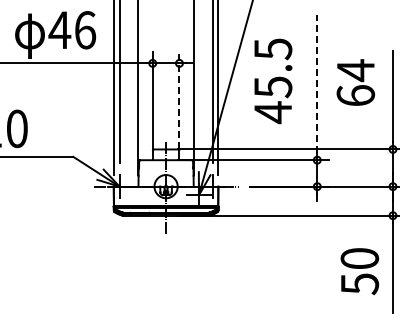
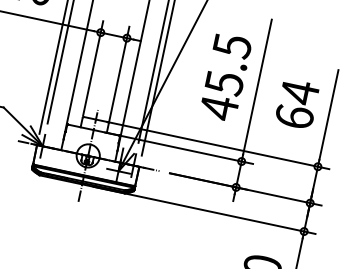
text: (273, 81) -> (225, 77), moved
text: (355, 82) -> (297, 104), moved
line: (317, 83) -> (257, 86), dashed -> solid
line: (179, 99) -> (119, 73), dashed -> solid

